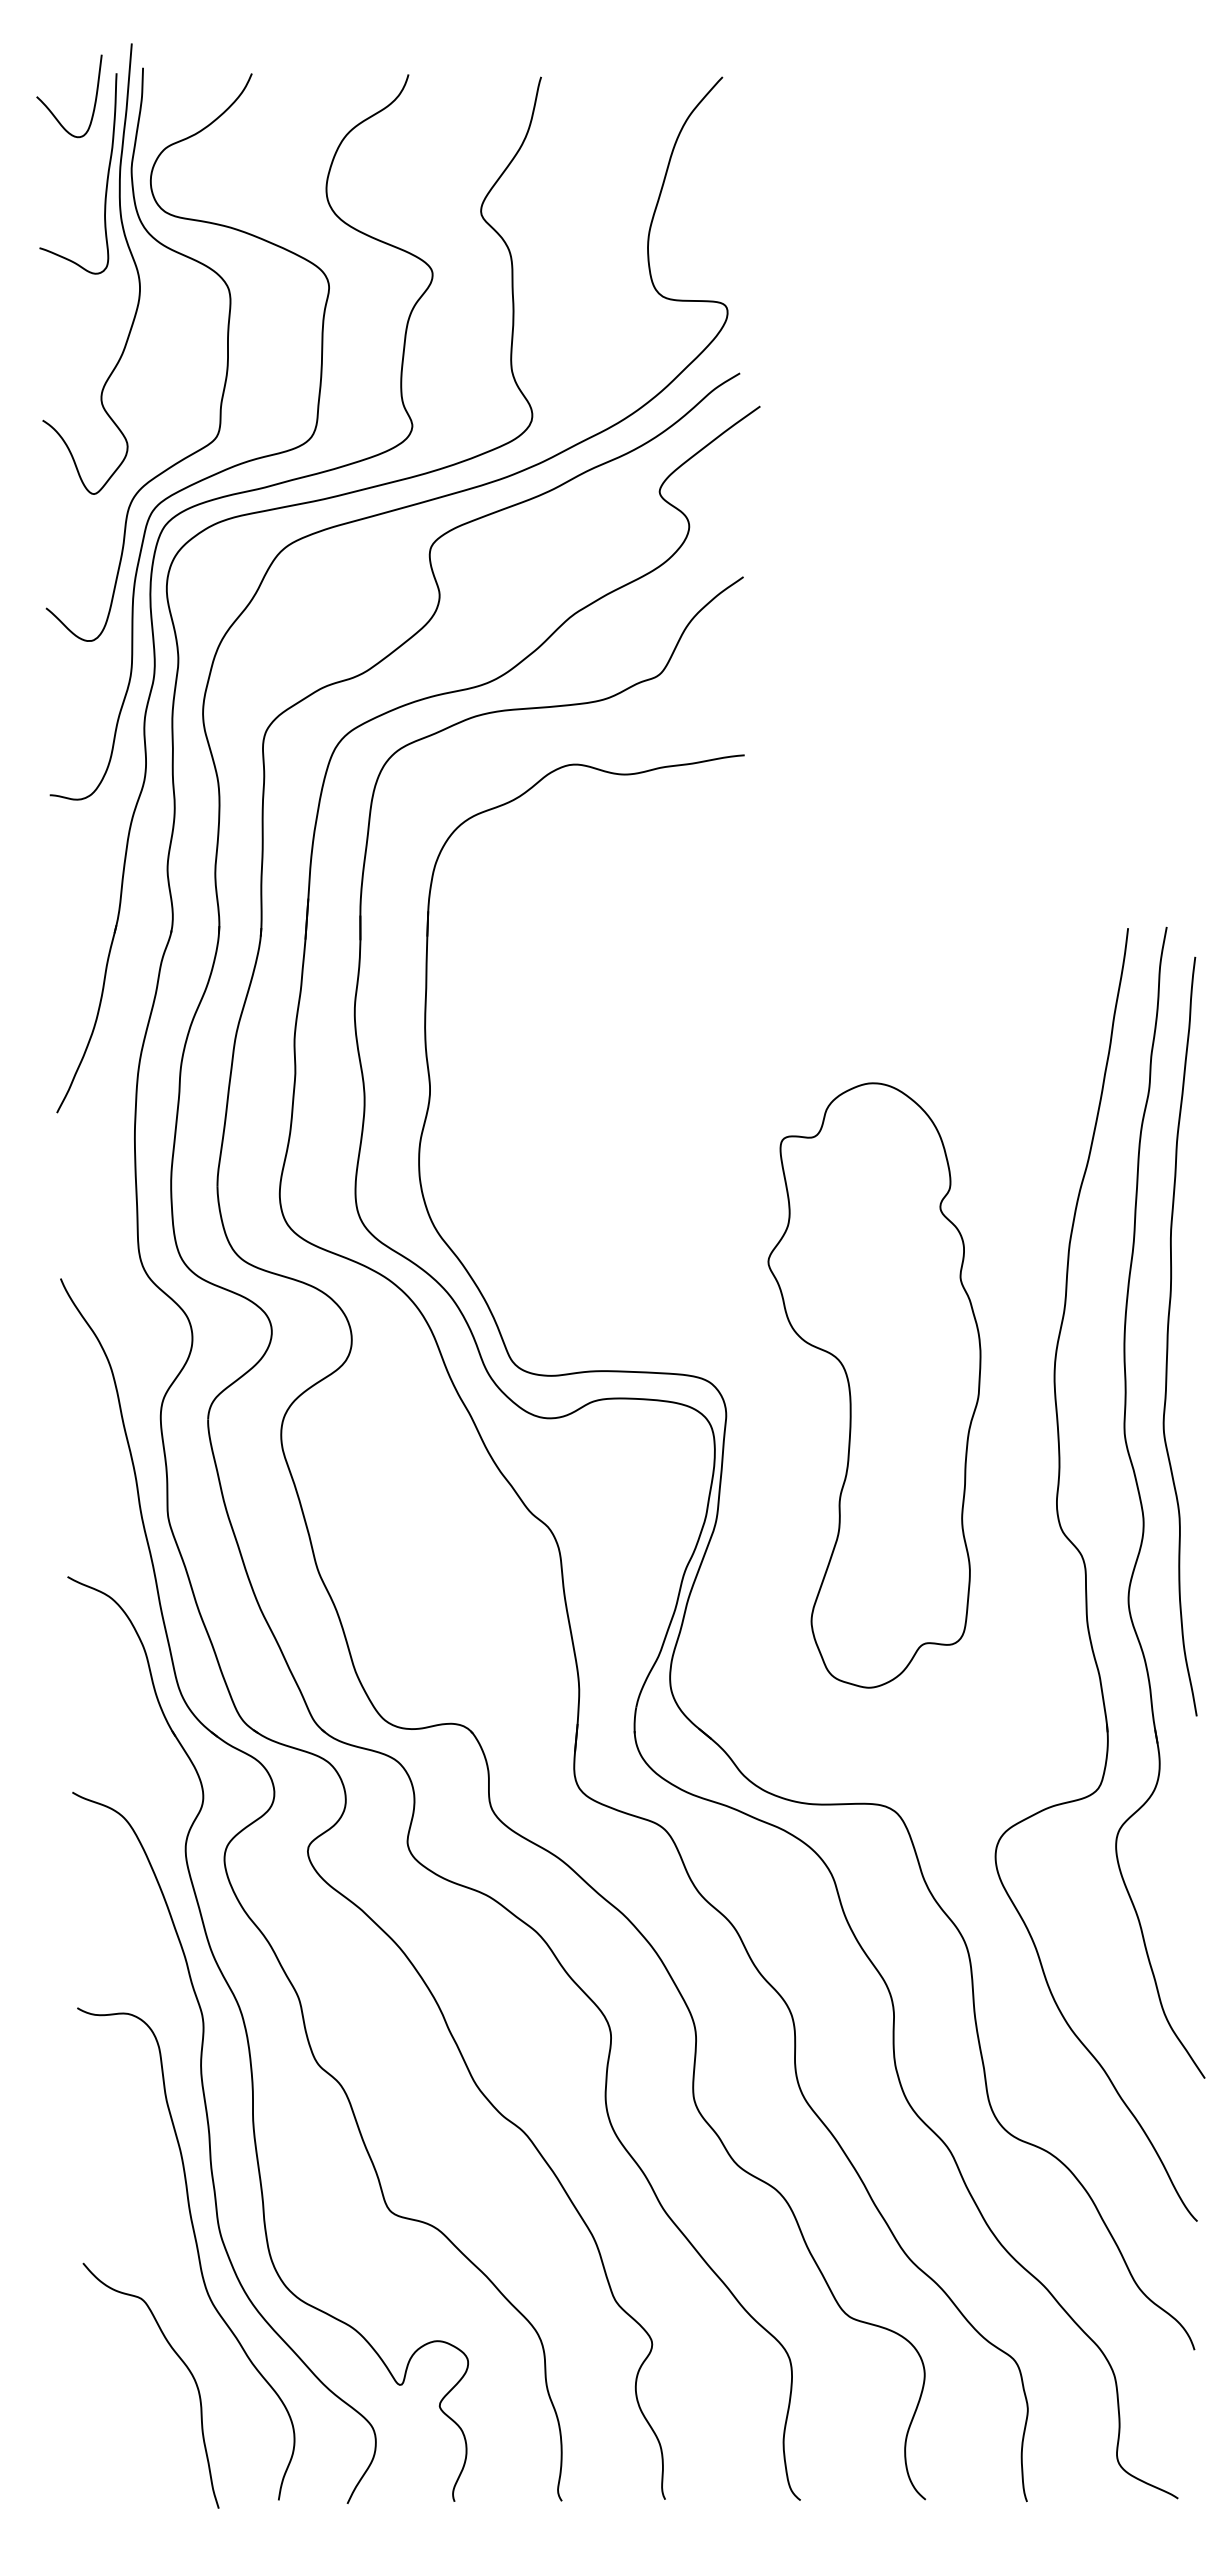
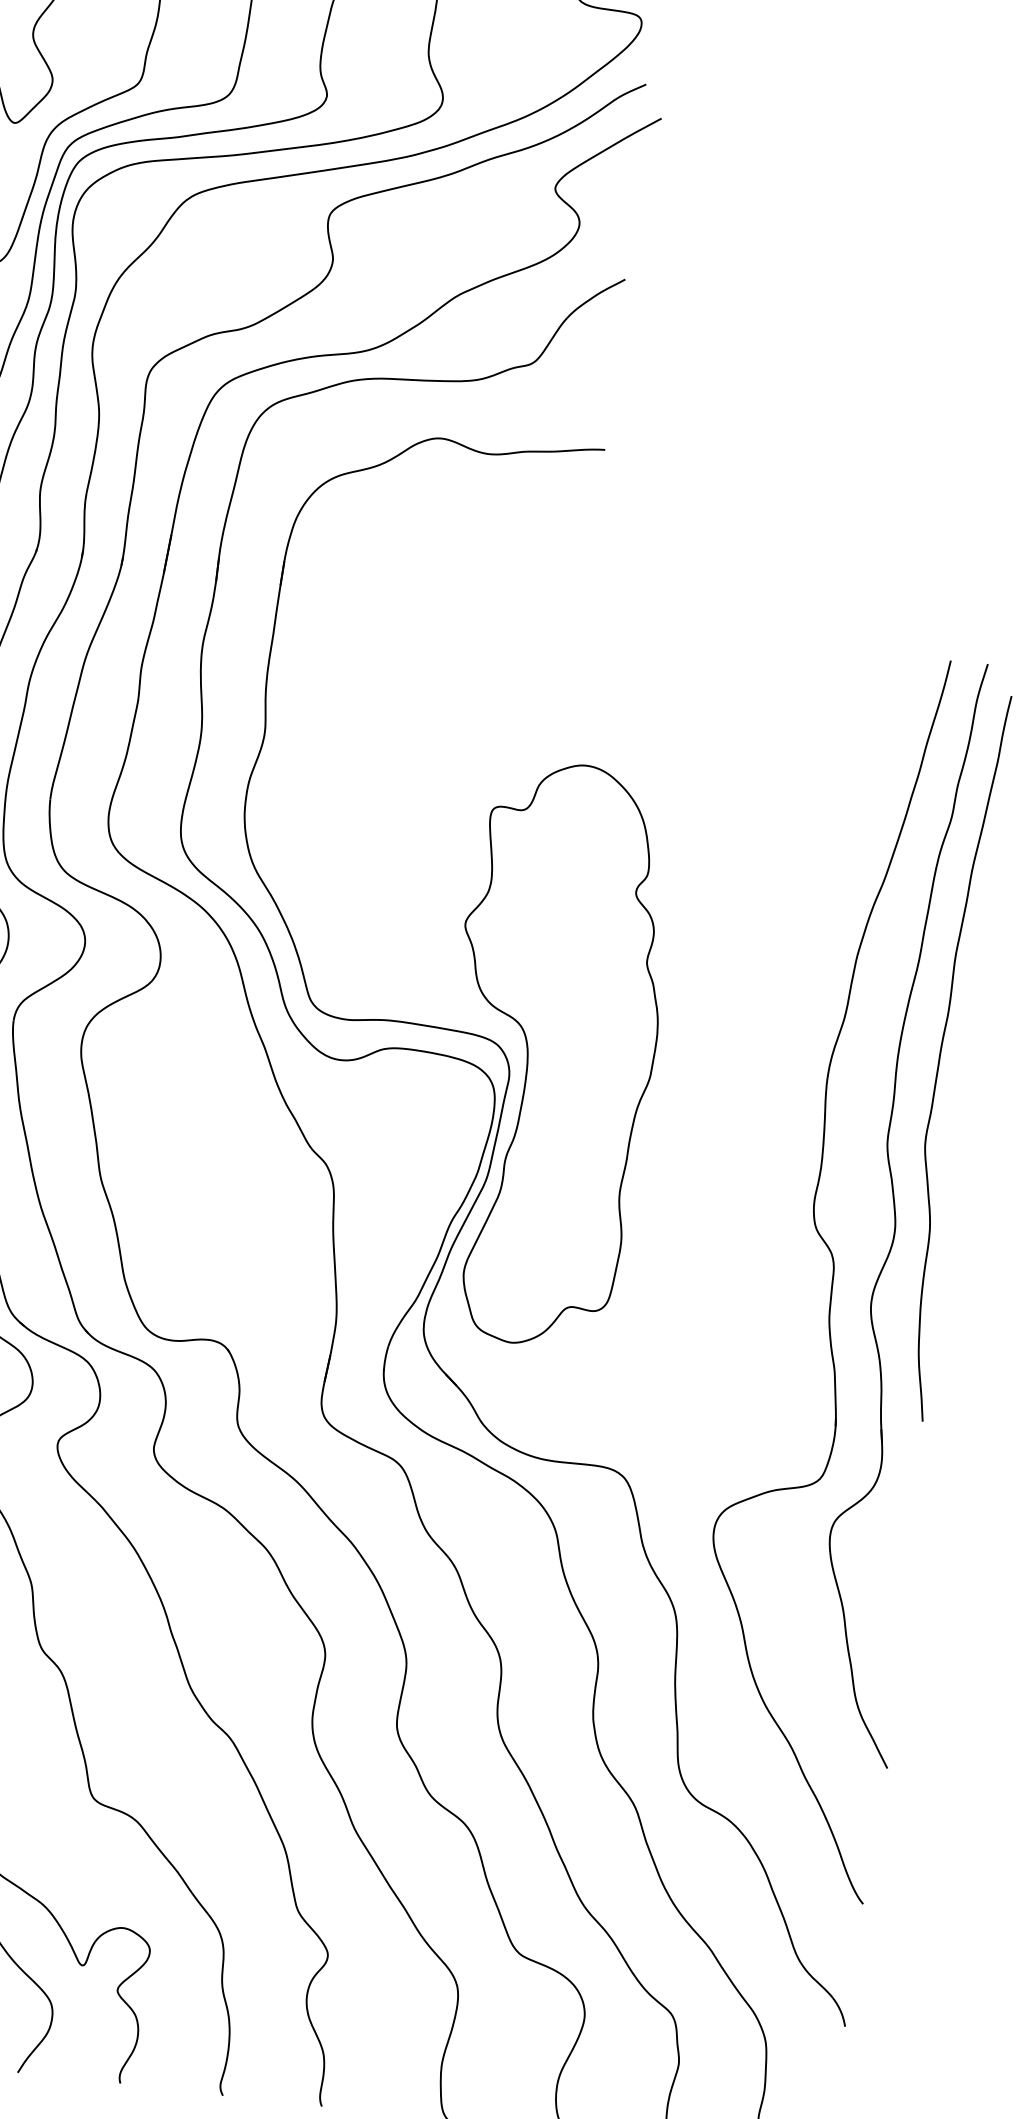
part: (874, 1385) -> (552, 1054), moved

